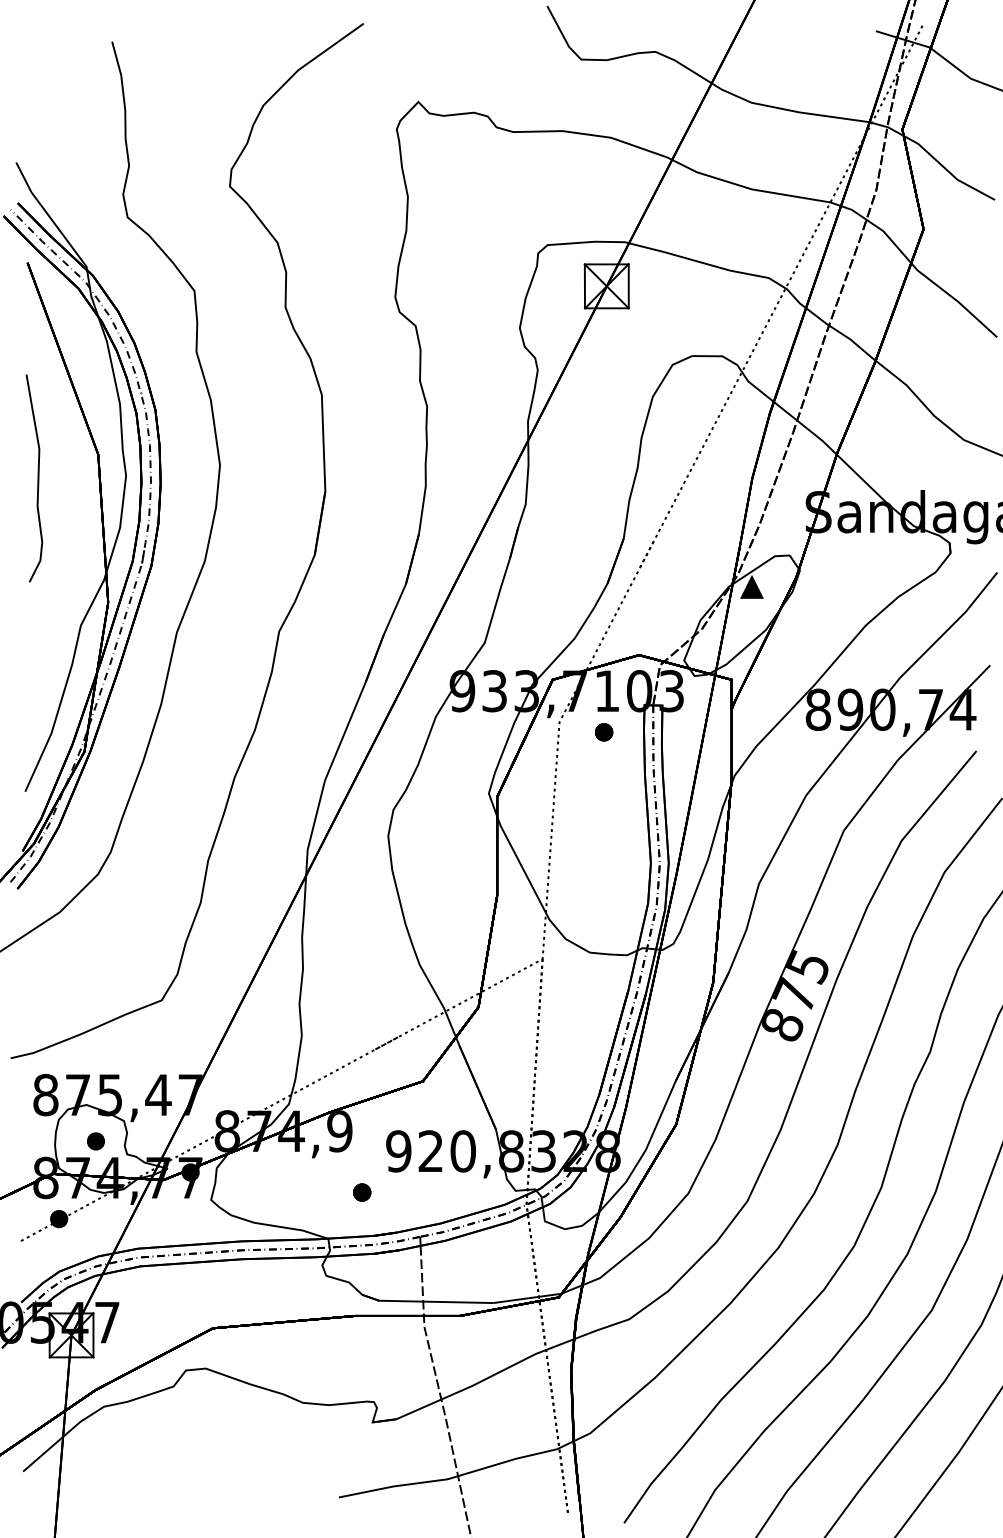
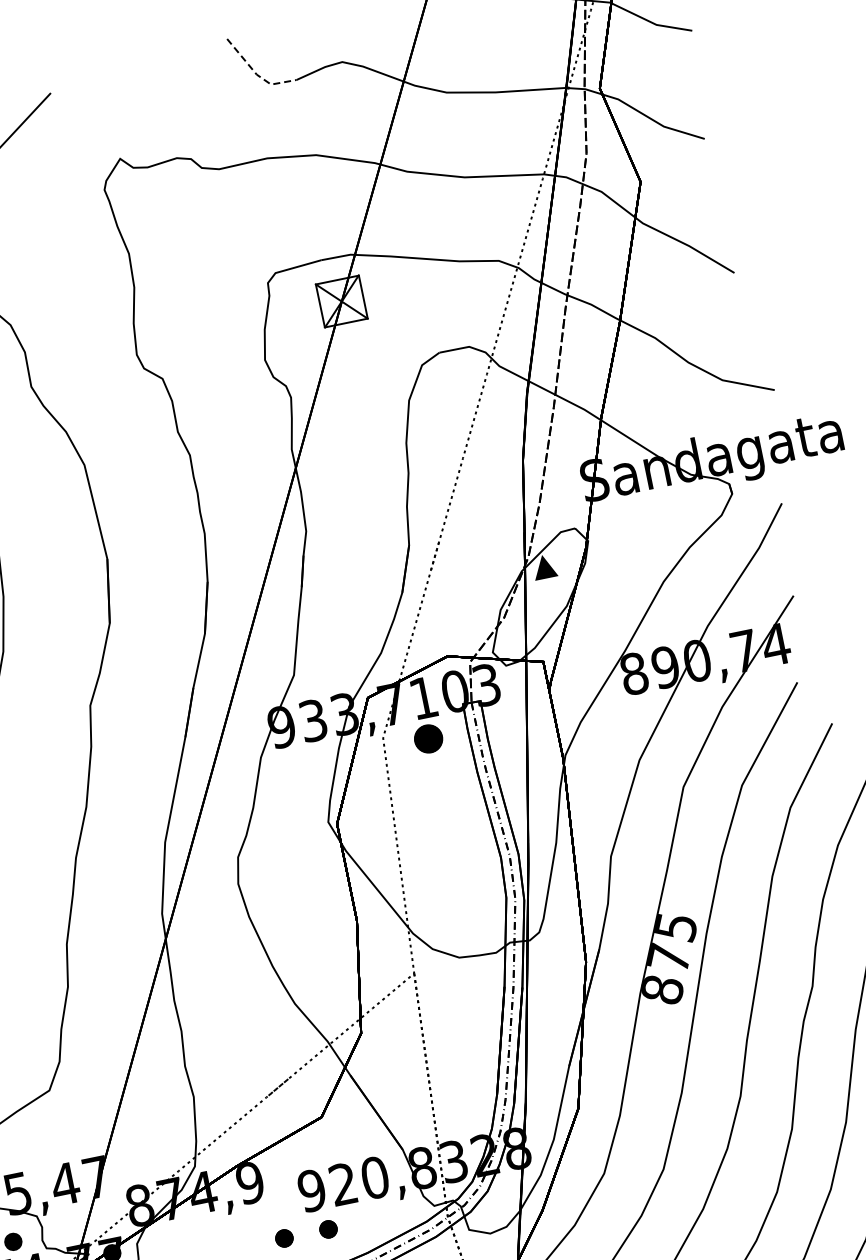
line: (569, 46) -> (257, 74), solid -> dashed
part: (604, 732) -> (429, 739), size x1.6
part: (407, 1192) -> (328, 1229), added

